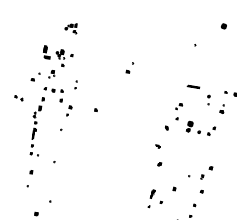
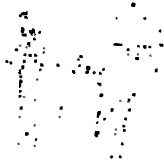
part: (69, 28) -> (22, 15), moved
part: (129, 67) -> (76, 36), removed
part: (191, 118) -> (88, 64), moved
part: (92, 183) -> (60, 111), added

